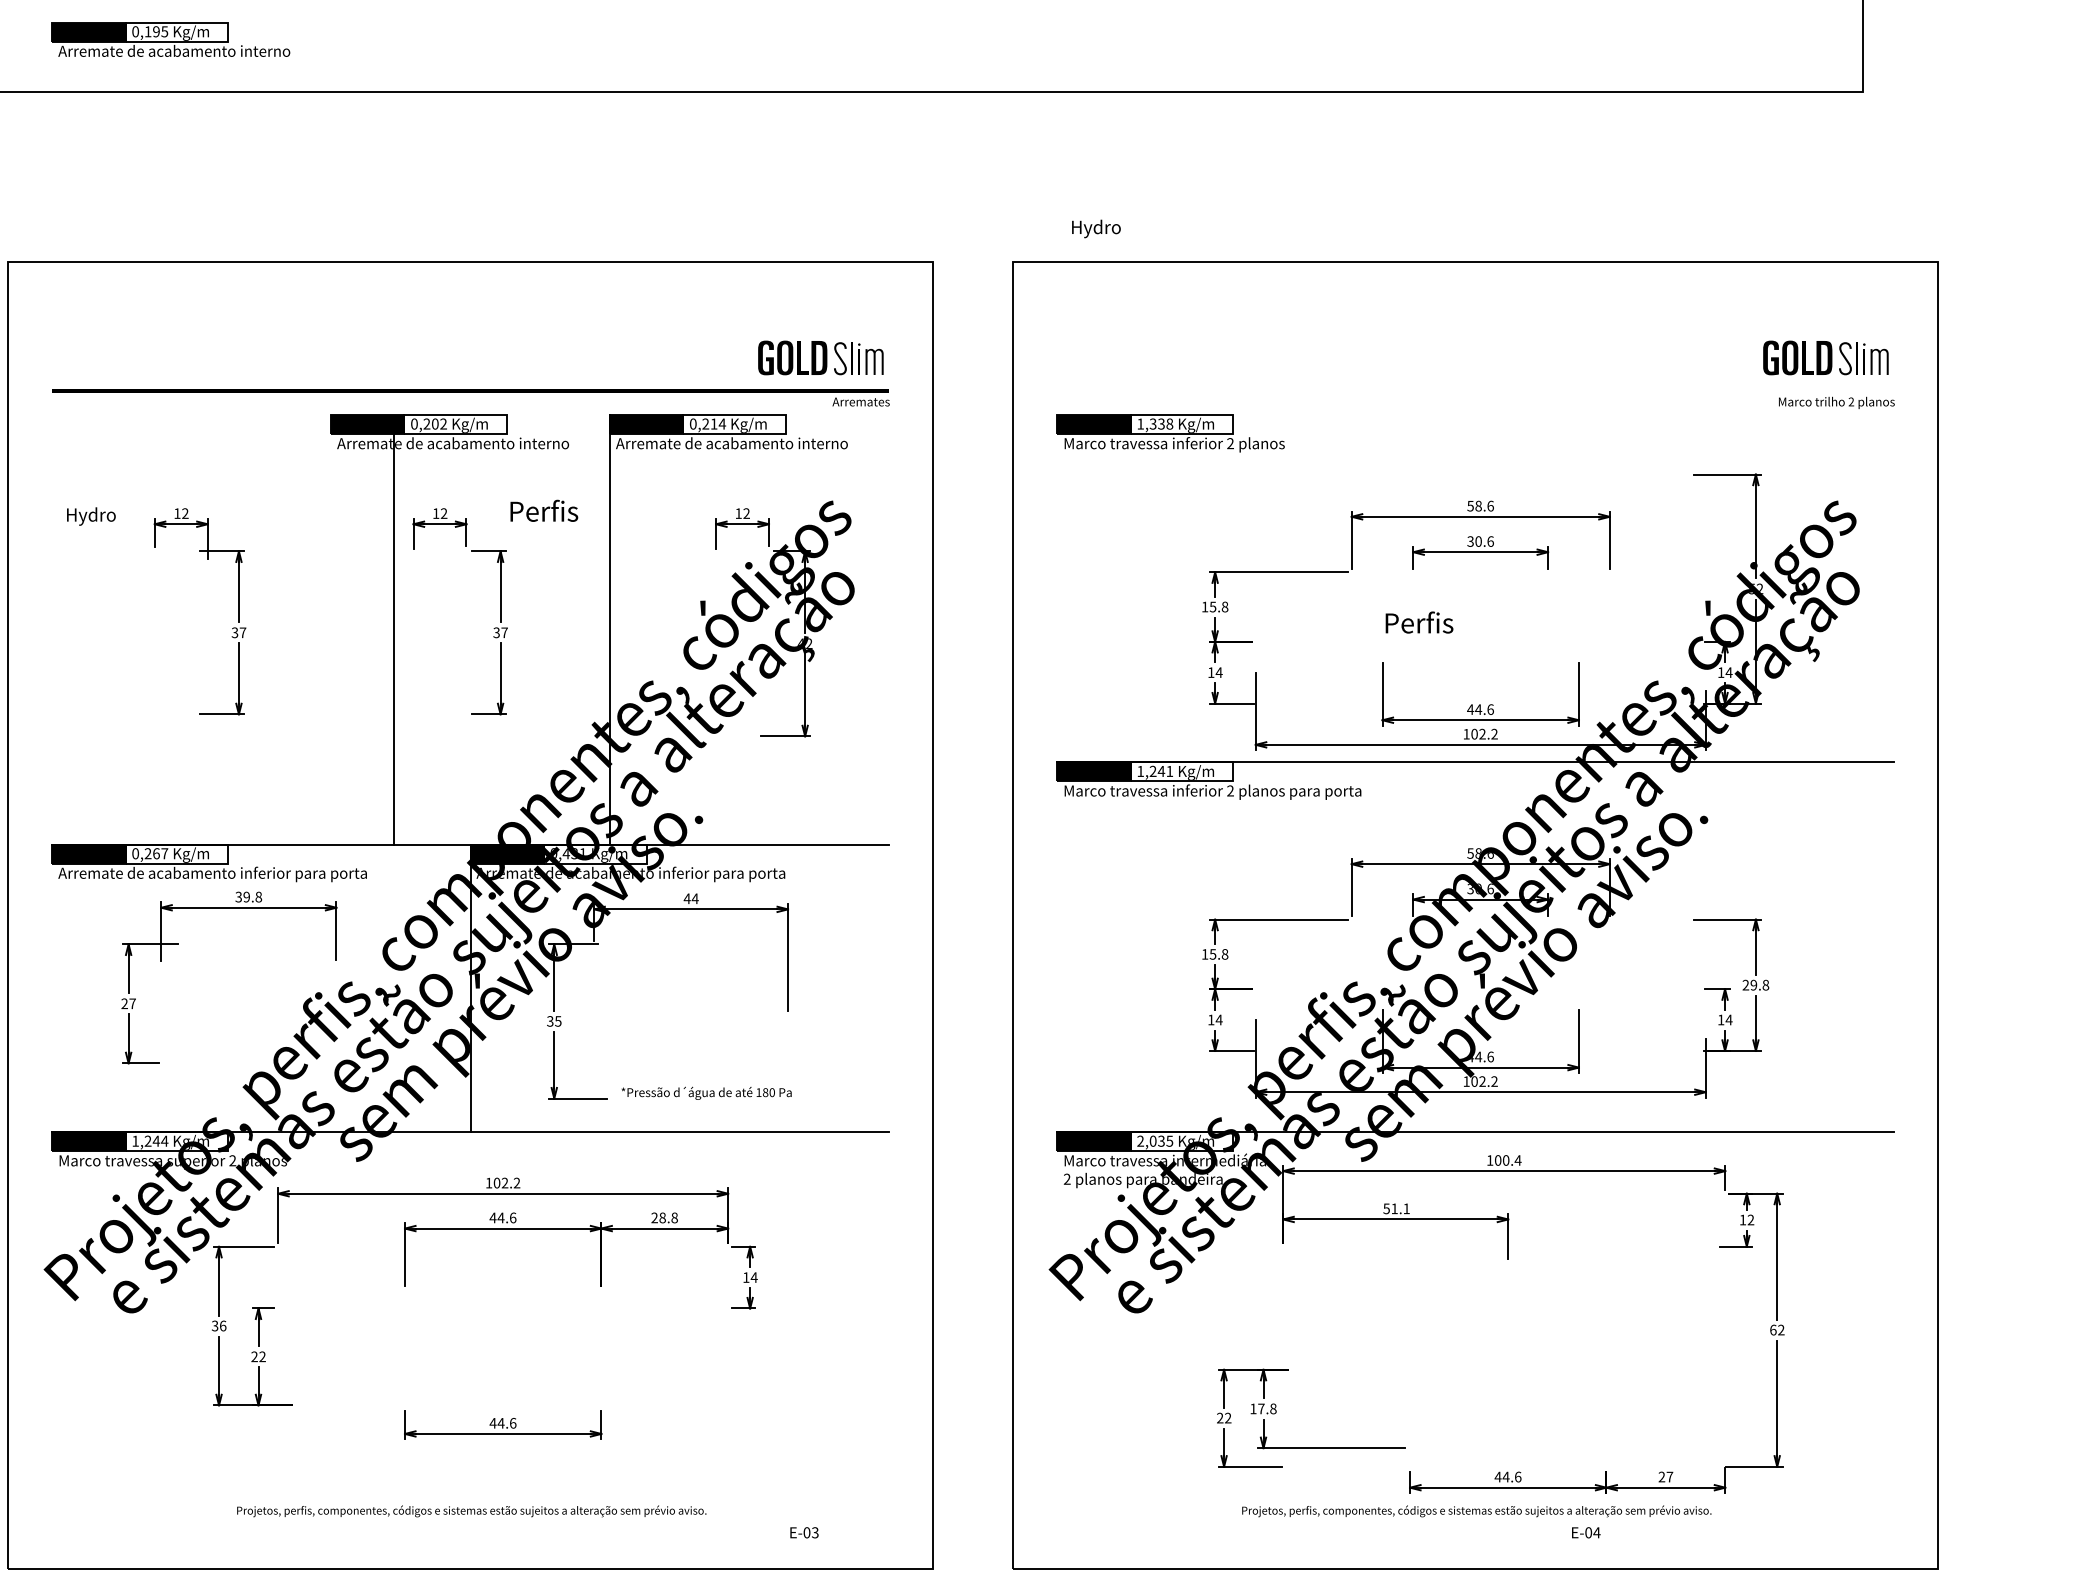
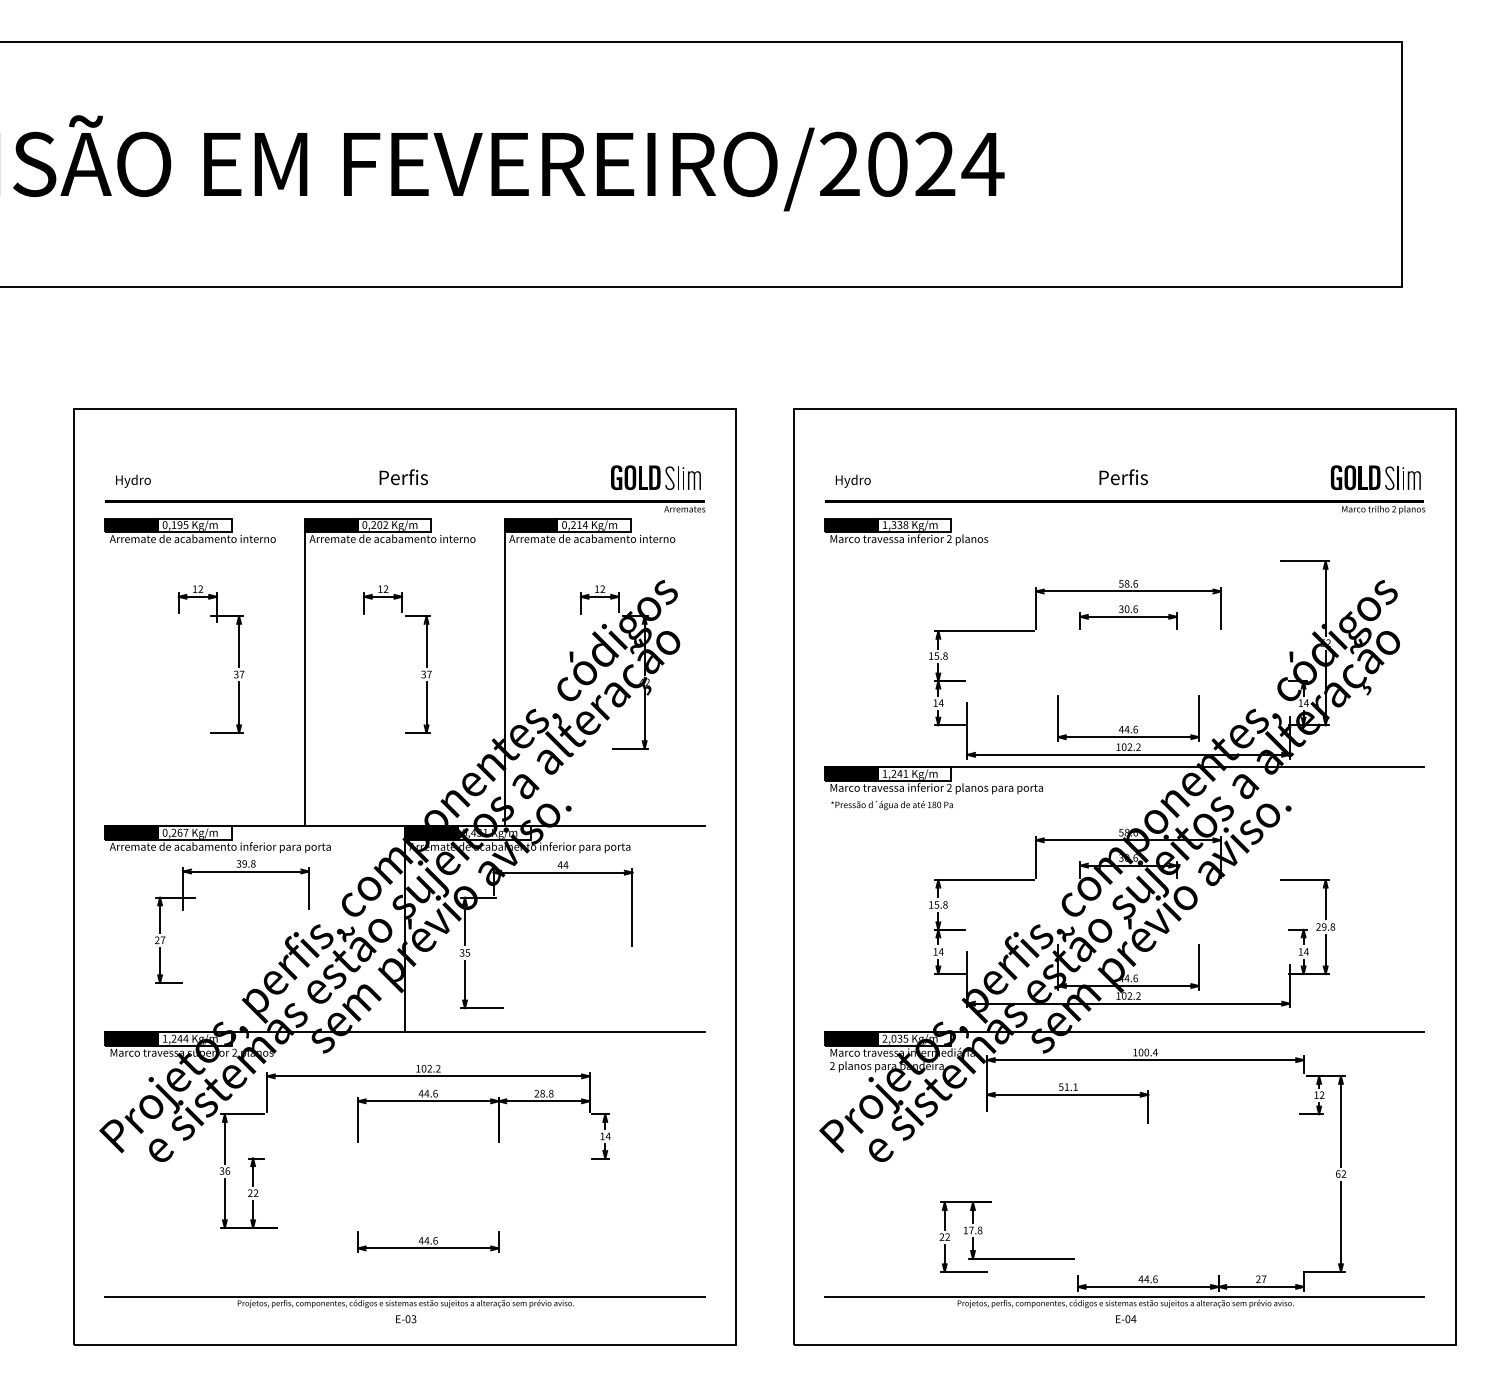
part: (169, 39) -> (189, 530), moved
text: (1095, 227) -> (852, 480), moved
fill: (1475, 389) -> (1124, 500), added
text: (543, 511) -> (403, 477), moved
text: (91, 515) -> (133, 480), moved
text: (1419, 622) -> (1123, 477), moved
line: (394, 634) -> (305, 675), moved
text: (705, 1093) -> (891, 805), moved
line: (469, 1502) -> (404, 1297), added
line: (1475, 1502) -> (1124, 1297), added
text: (804, 1533) -> (406, 1319), moved
text: (1586, 1533) -> (1126, 1319), moved

